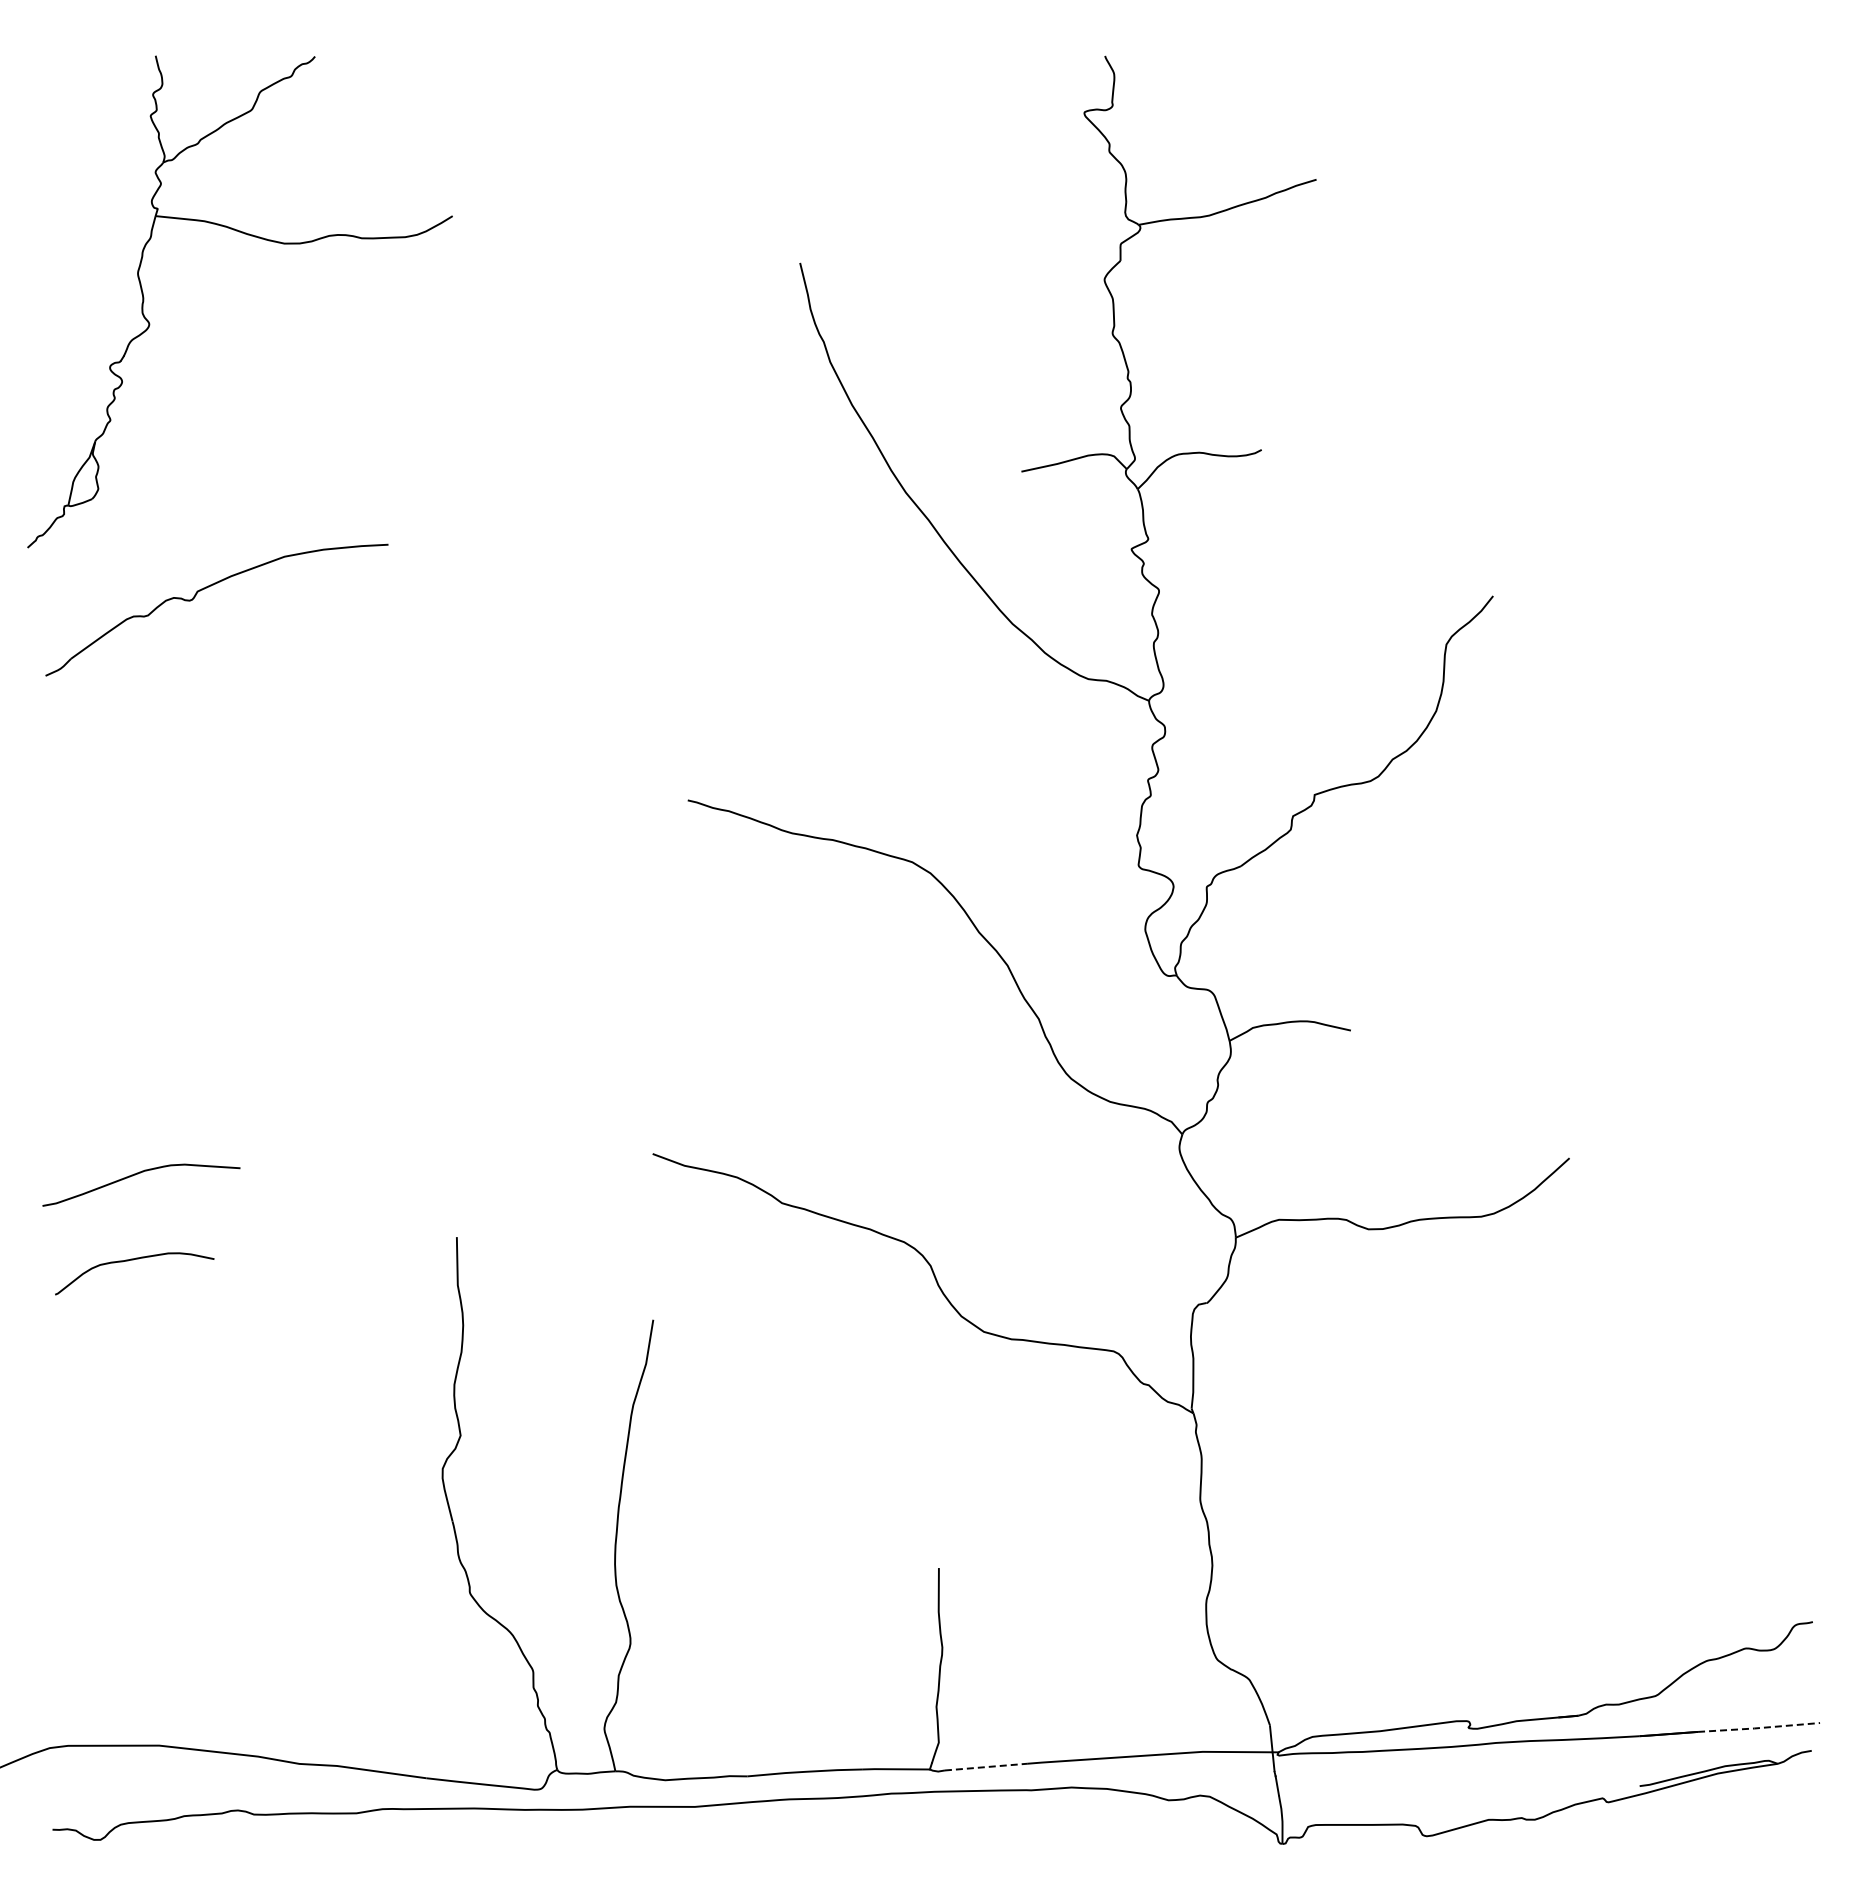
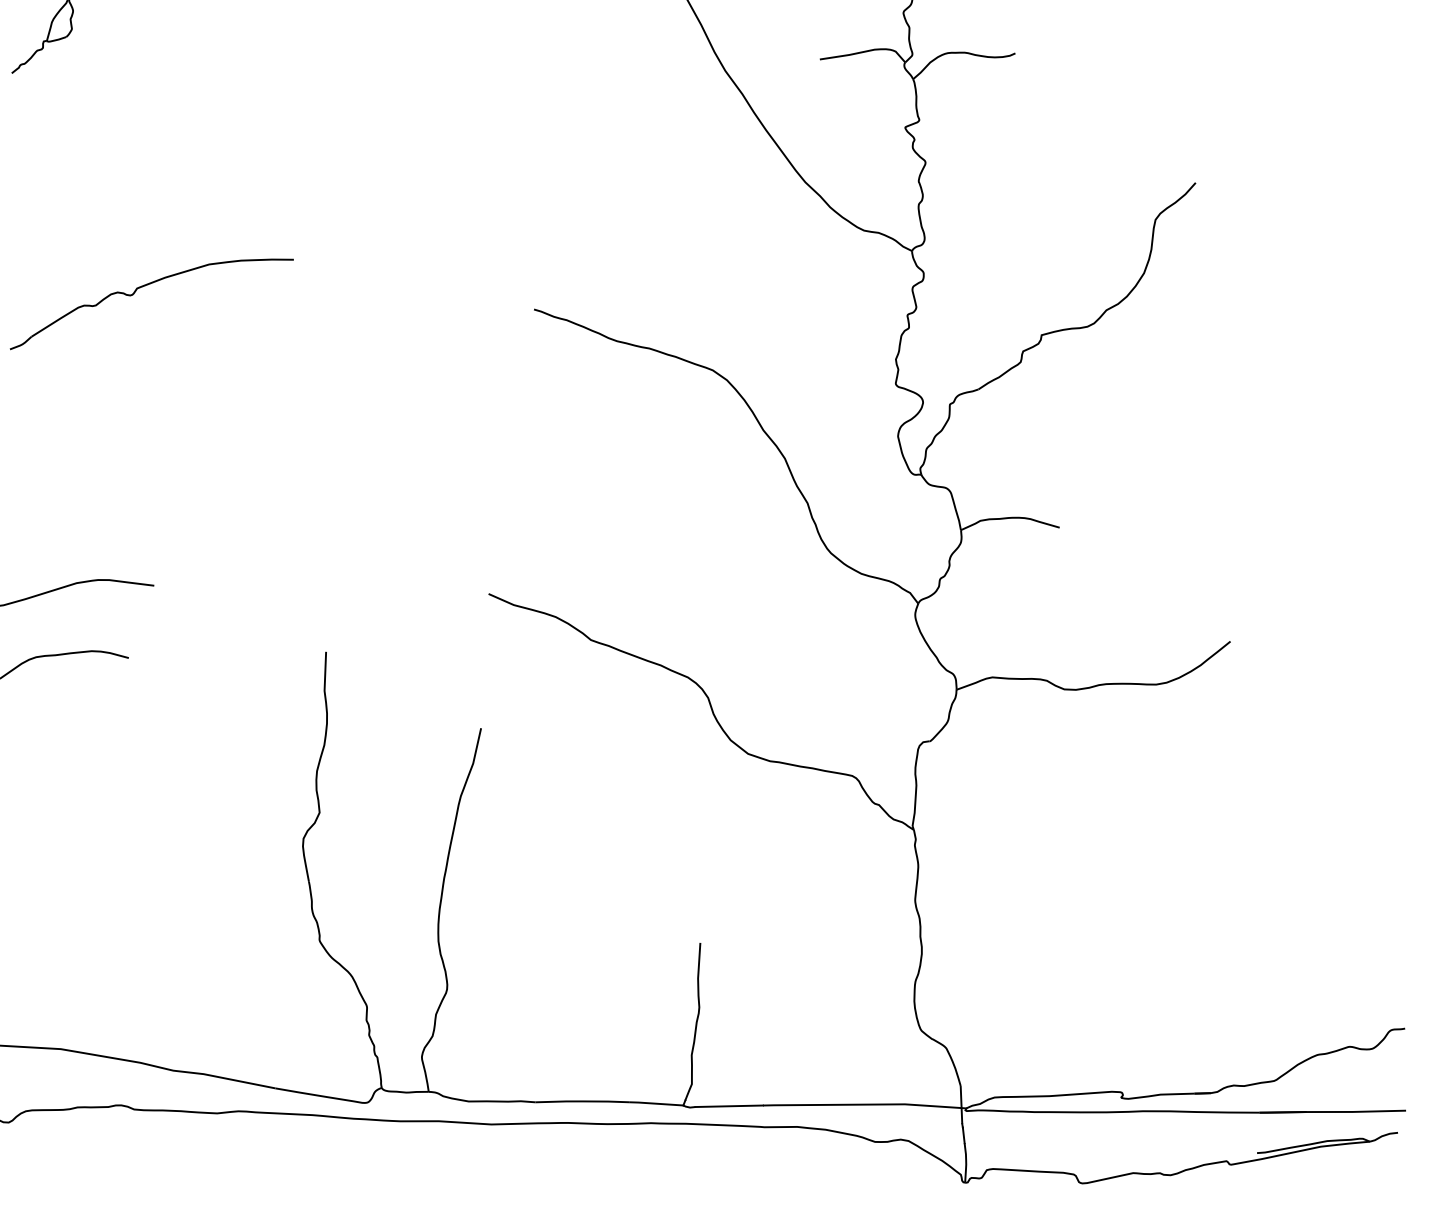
part: (209, 587) -> (146, 285), moved
line: (1758, 1728) -> (1356, 1112), dashed -> solid
line: (986, 1767) -> (729, 1106), dashed -> solid

